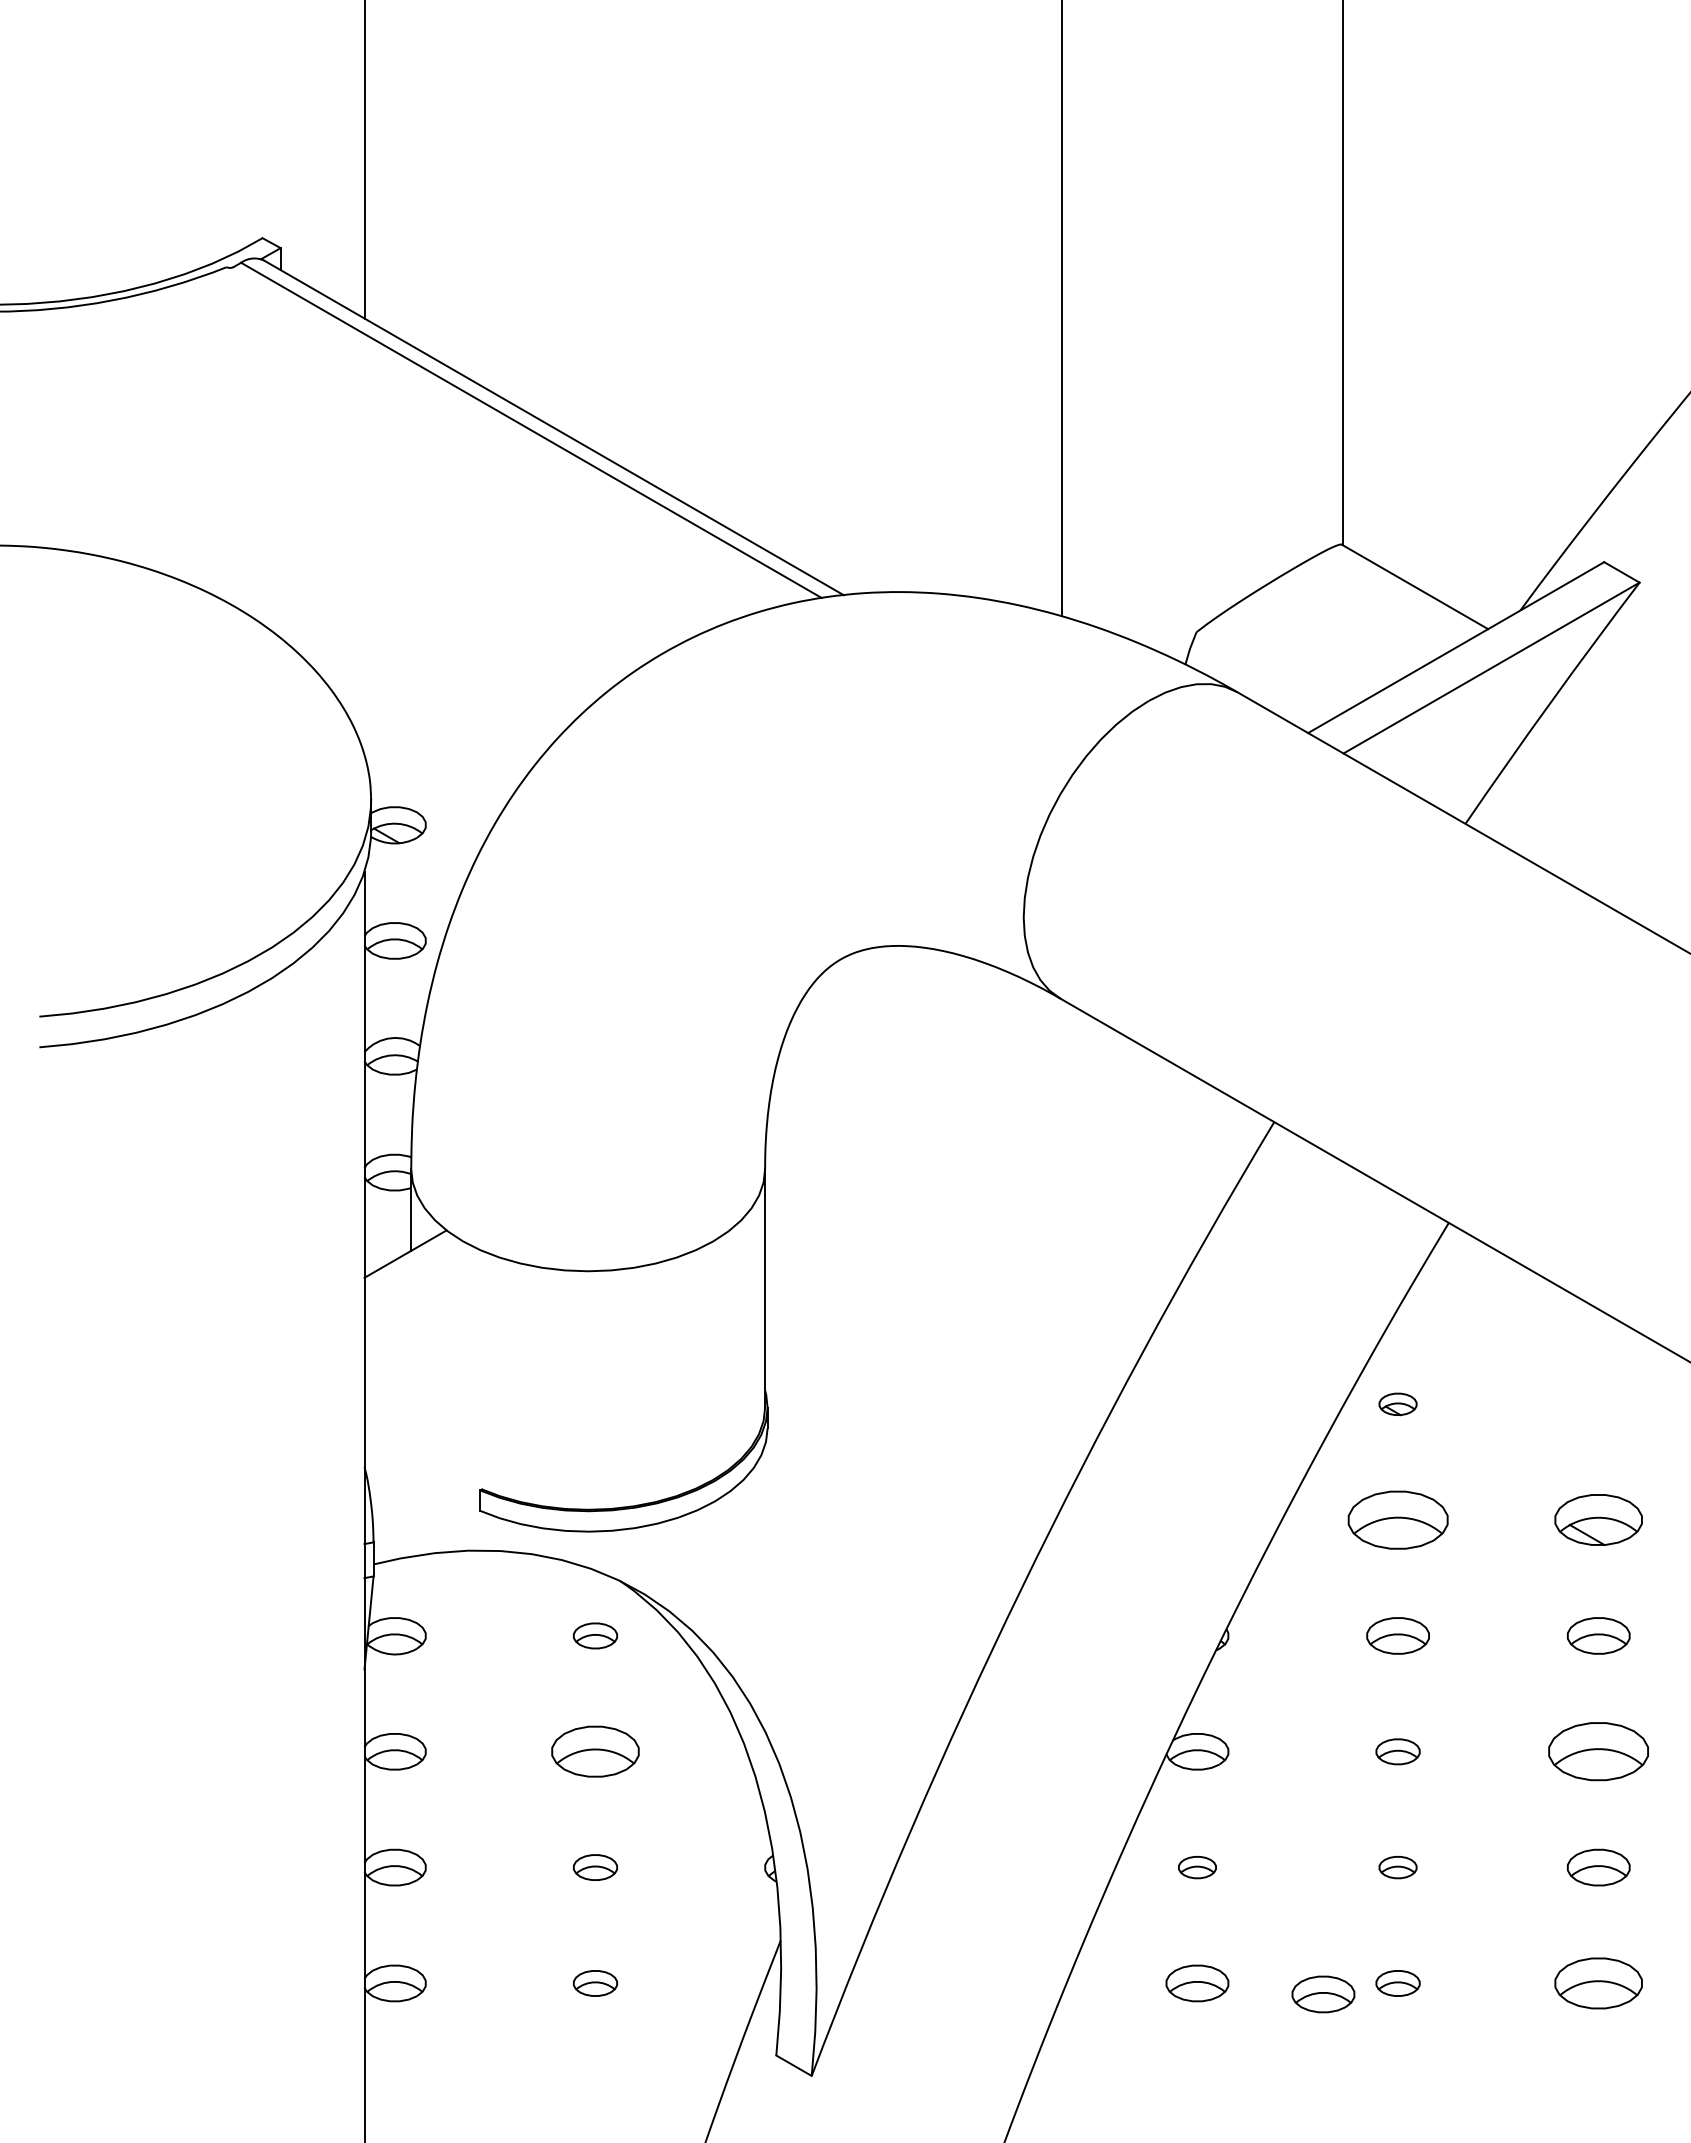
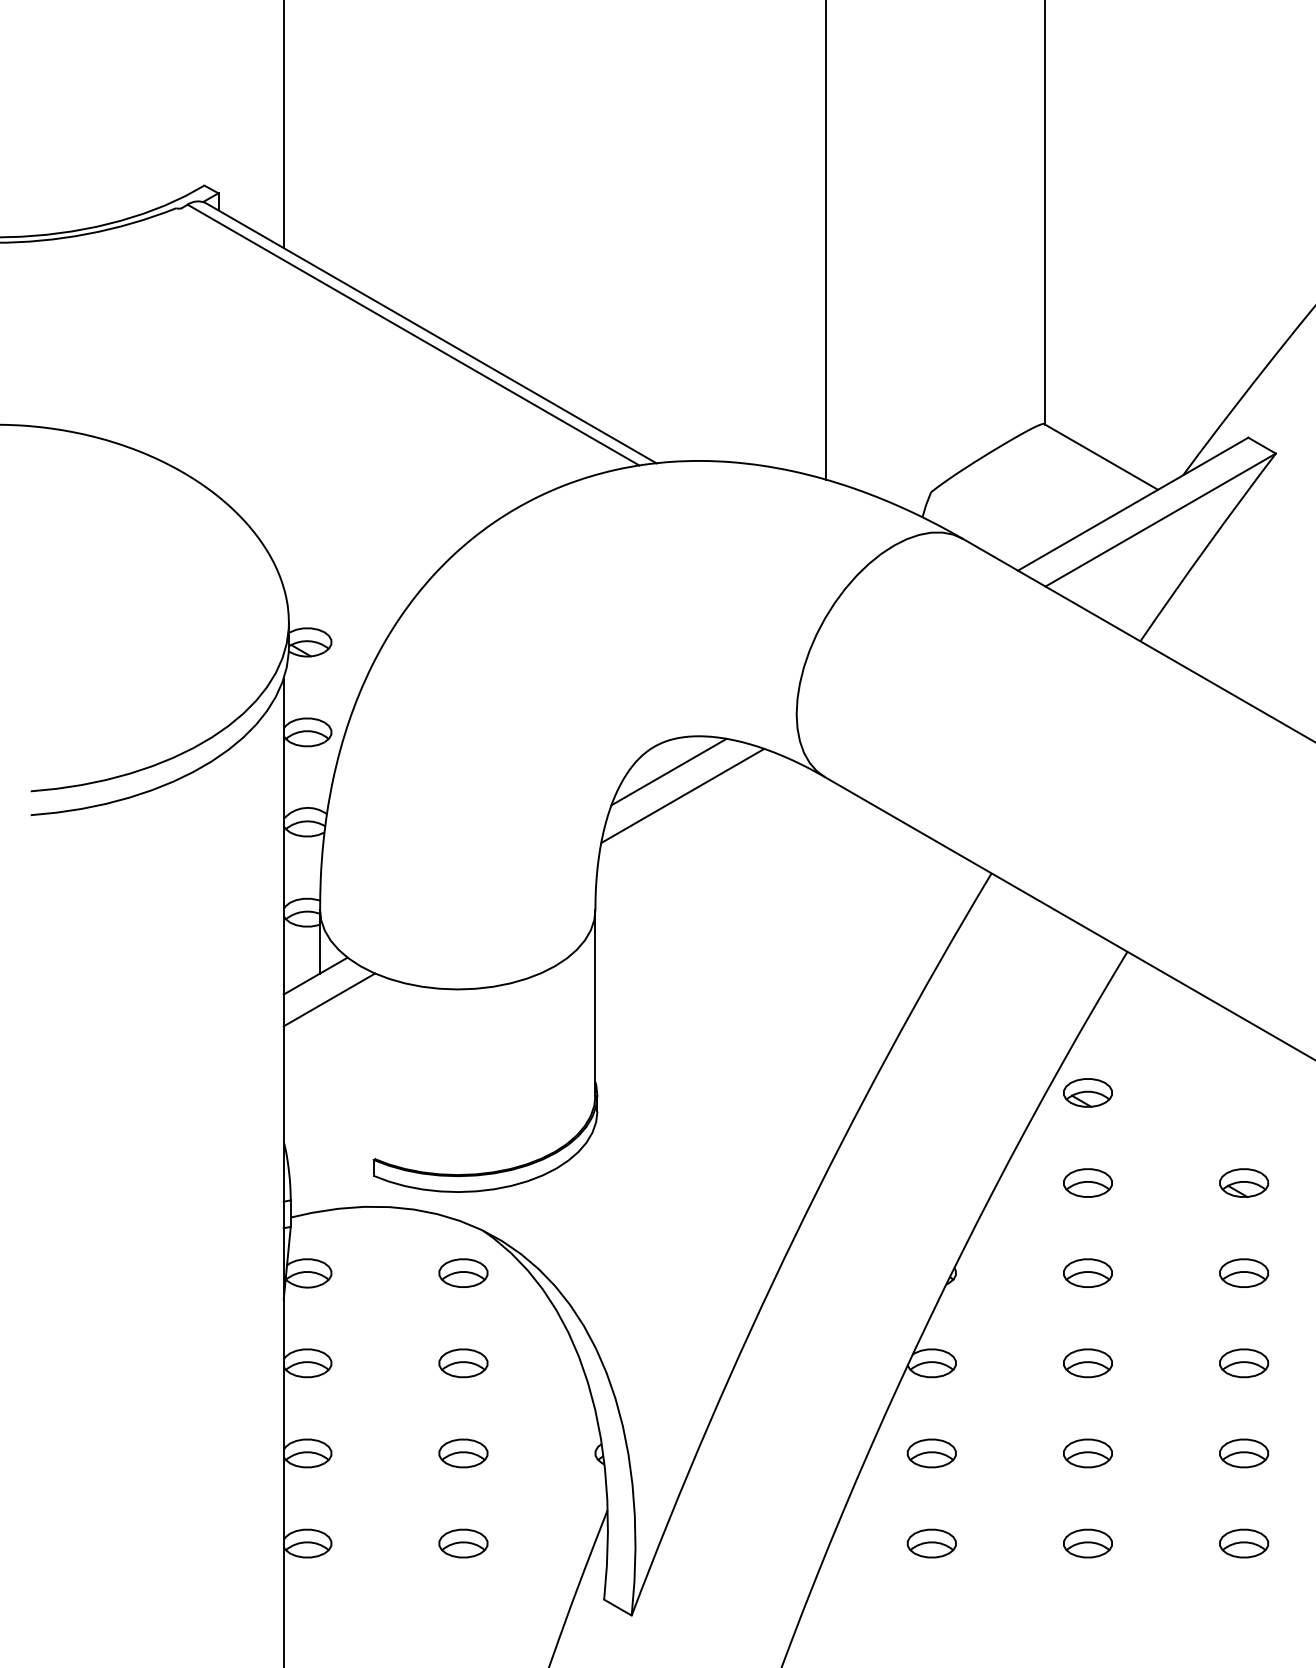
line: (859, 991) -> (668, 771), added
line: (877, 1022) -> (682, 795), added
line: (423, 1284) -> (329, 999), added
part: (1397, 1404) -> (1087, 1093), size x1.67
part: (1397, 1519) -> (1087, 1182), size x0.62
part: (1598, 1520) -> (1243, 1183), size x0.71
part: (595, 1635) -> (463, 1272), size x1.43
part: (595, 1751) -> (463, 1363), size x0.71
part: (1397, 1751) -> (1087, 1363), size x1.43
part: (1598, 1751) -> (1243, 1363), size x0.62
part: (595, 1867) -> (463, 1453), size x1.43
part: (1197, 1867) -> (931, 1453), size x1.67
part: (1397, 1867) -> (1087, 1453), size x1.67
part: (595, 1983) -> (463, 1543), size x1.43
part: (1397, 1983) -> (1087, 1543), size x1.43
part: (1598, 1983) -> (1243, 1543), size x0.71
part: (1323, 1994) -> (1029, 1552), removed

